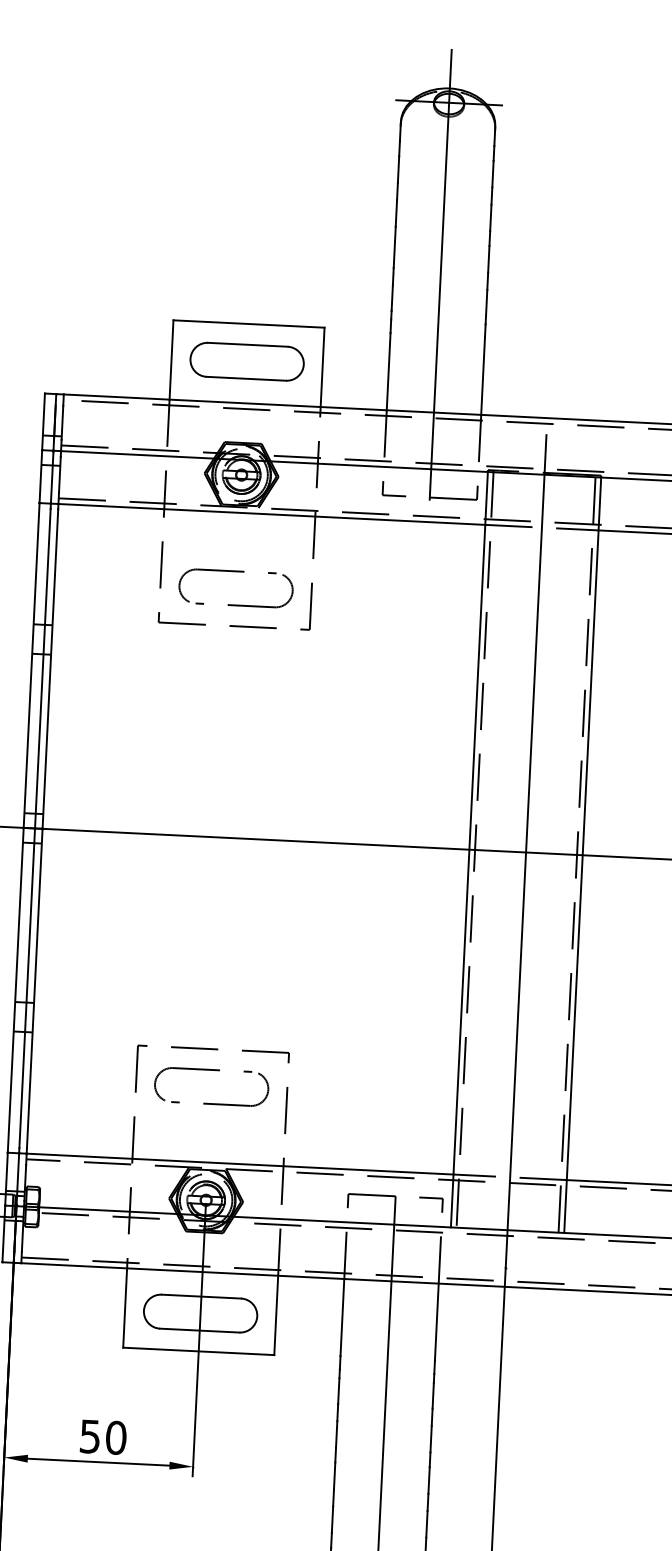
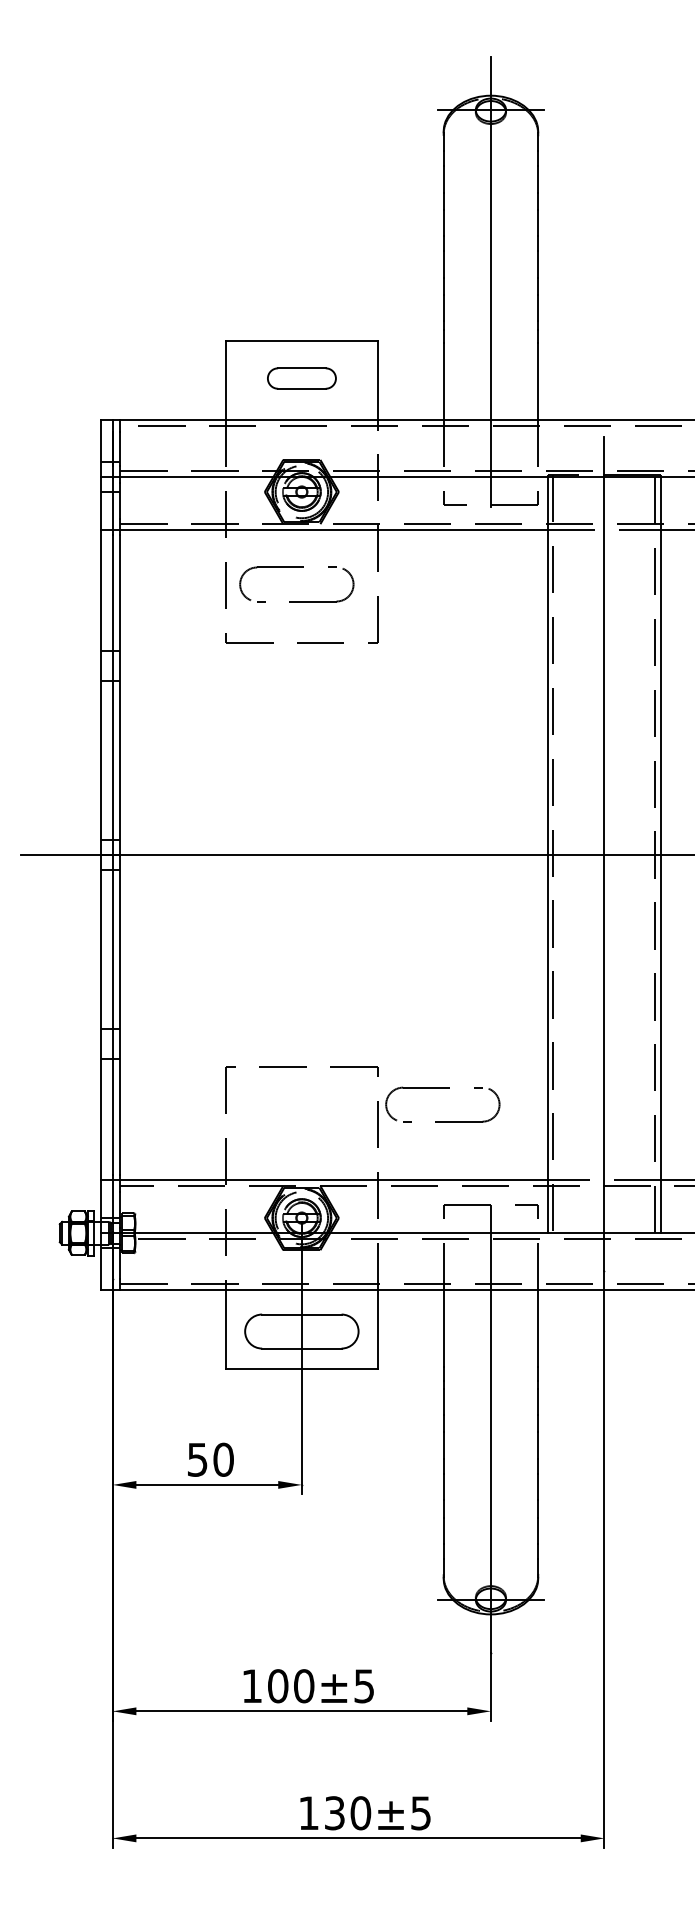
part: (246, 361) -> (301, 378), size x0.6
part: (236, 571) -> (296, 567), moved
part: (212, 1070) -> (442, 1088), moved

